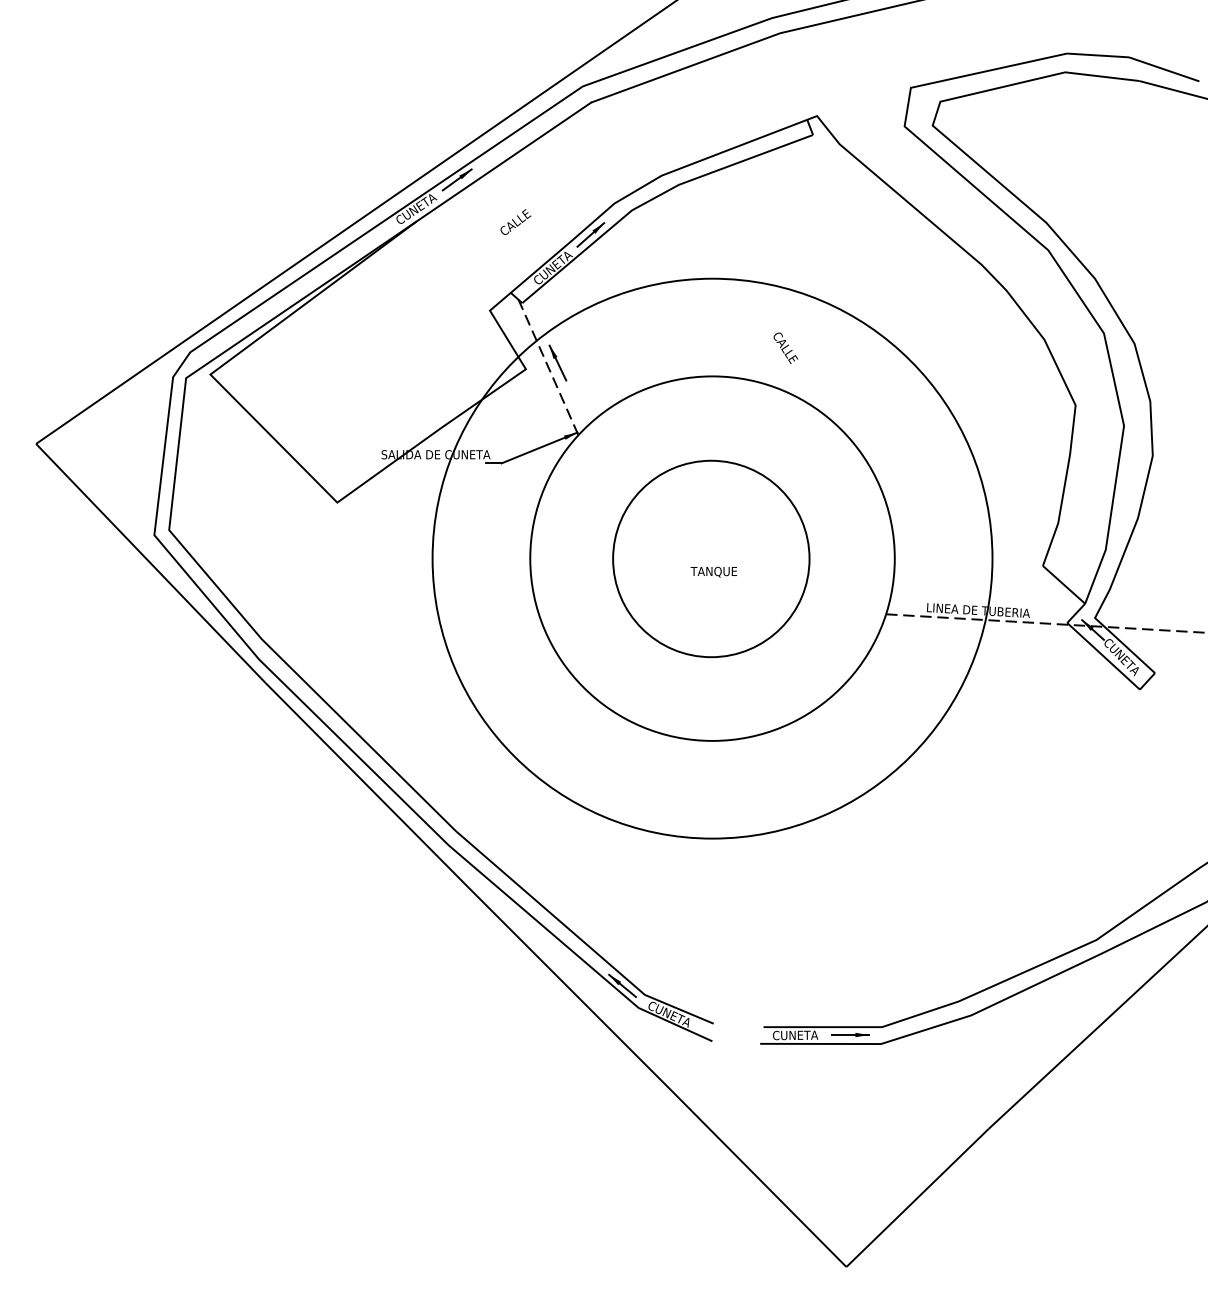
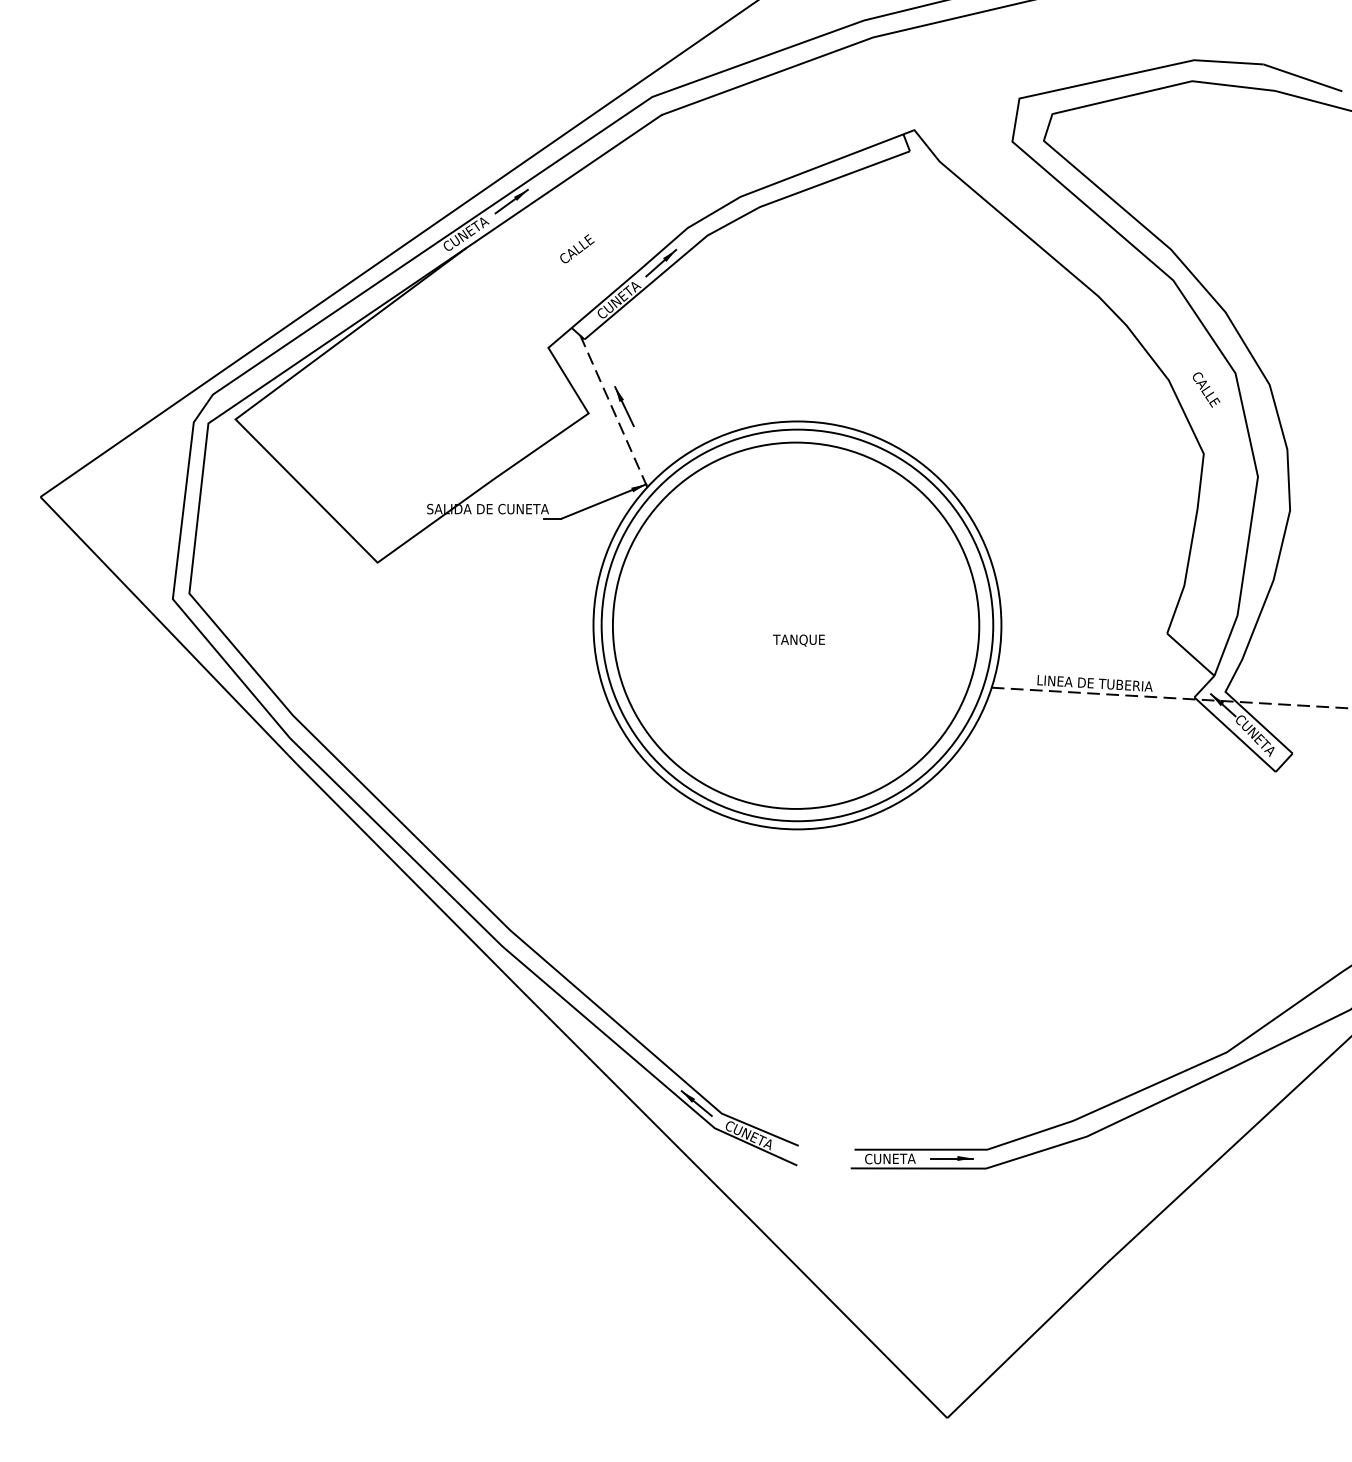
text: (785, 347) -> (1206, 389), moved
circle: (710, 558) -> (795, 625), size x1.67
circle: (712, 558) -> (797, 625), size x0.62

